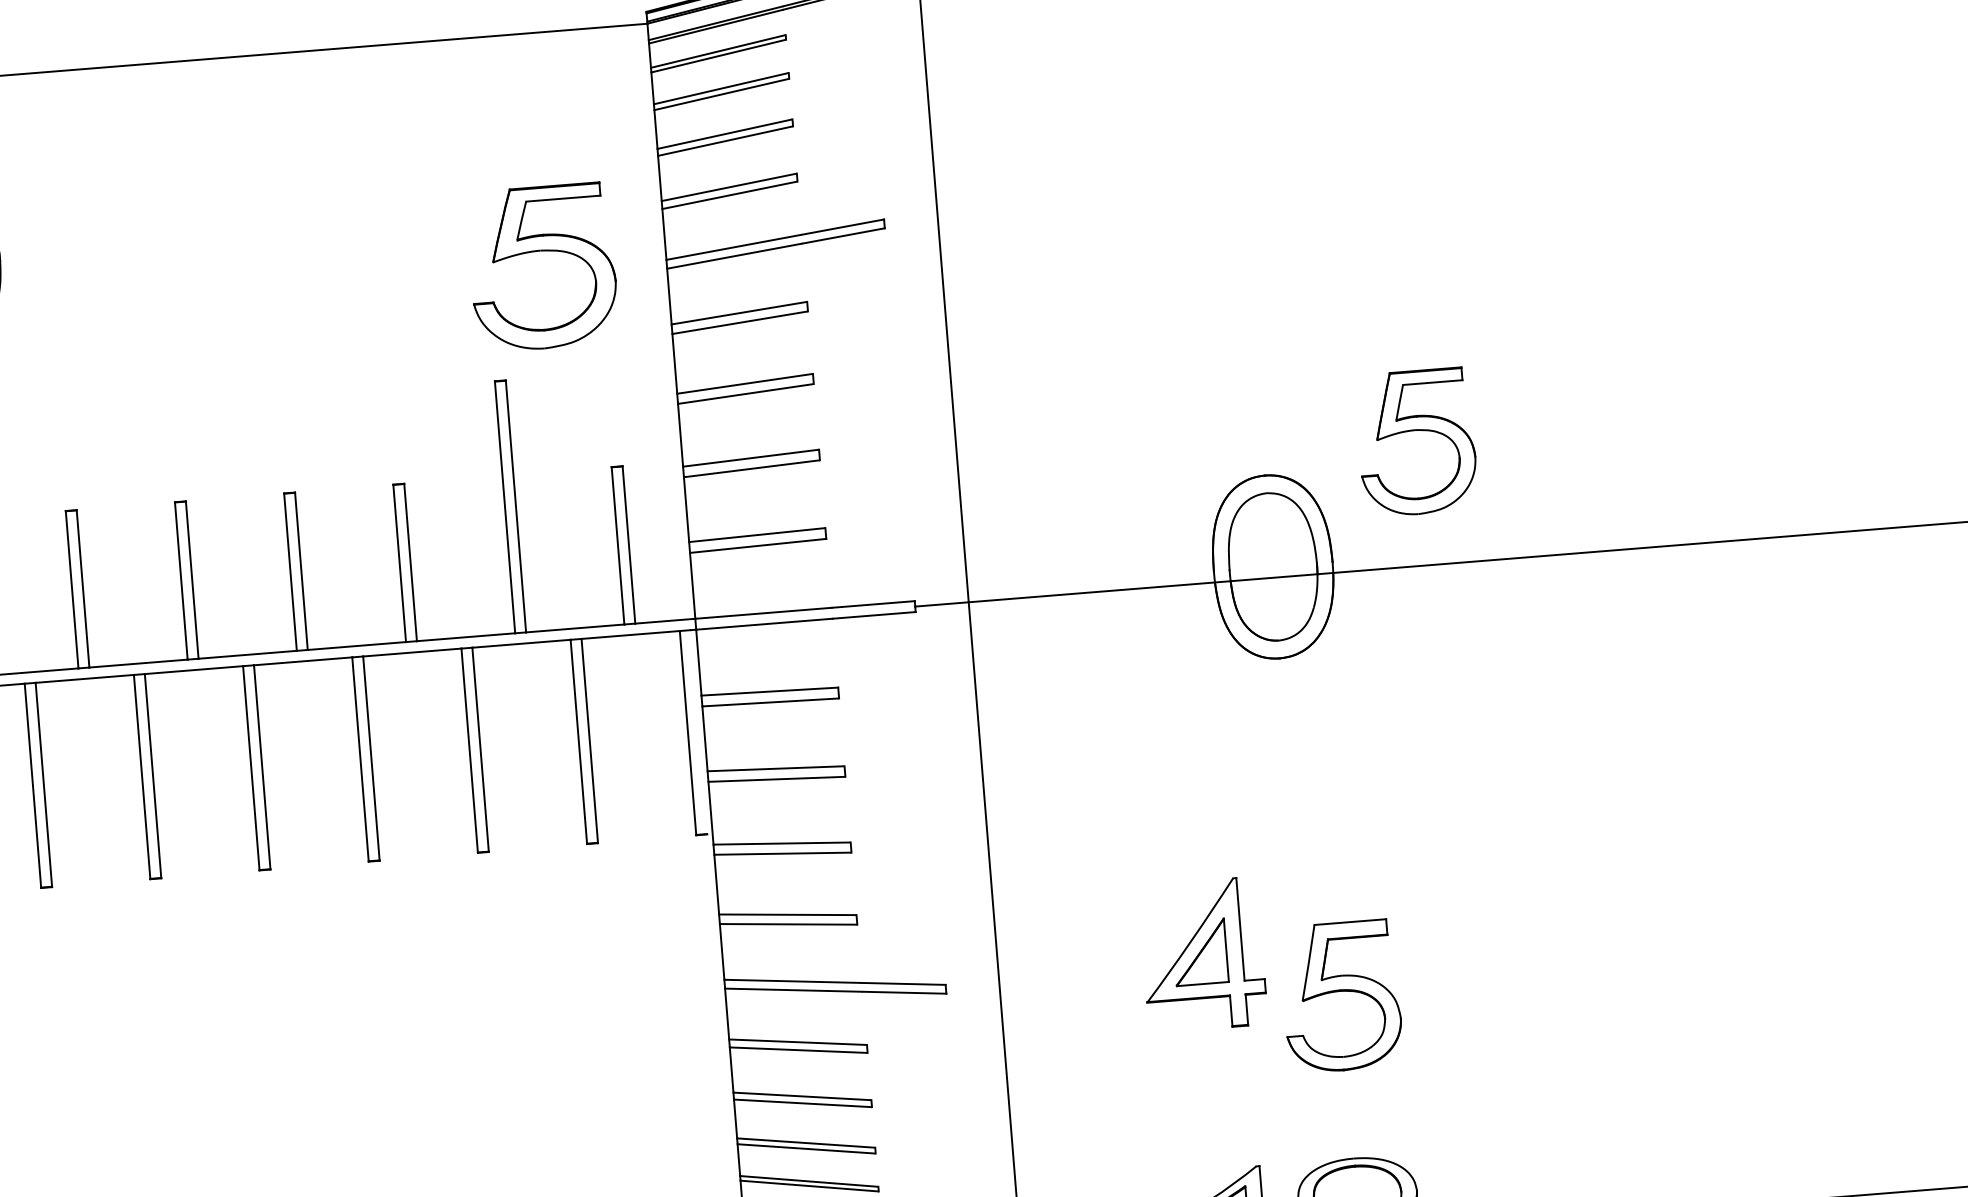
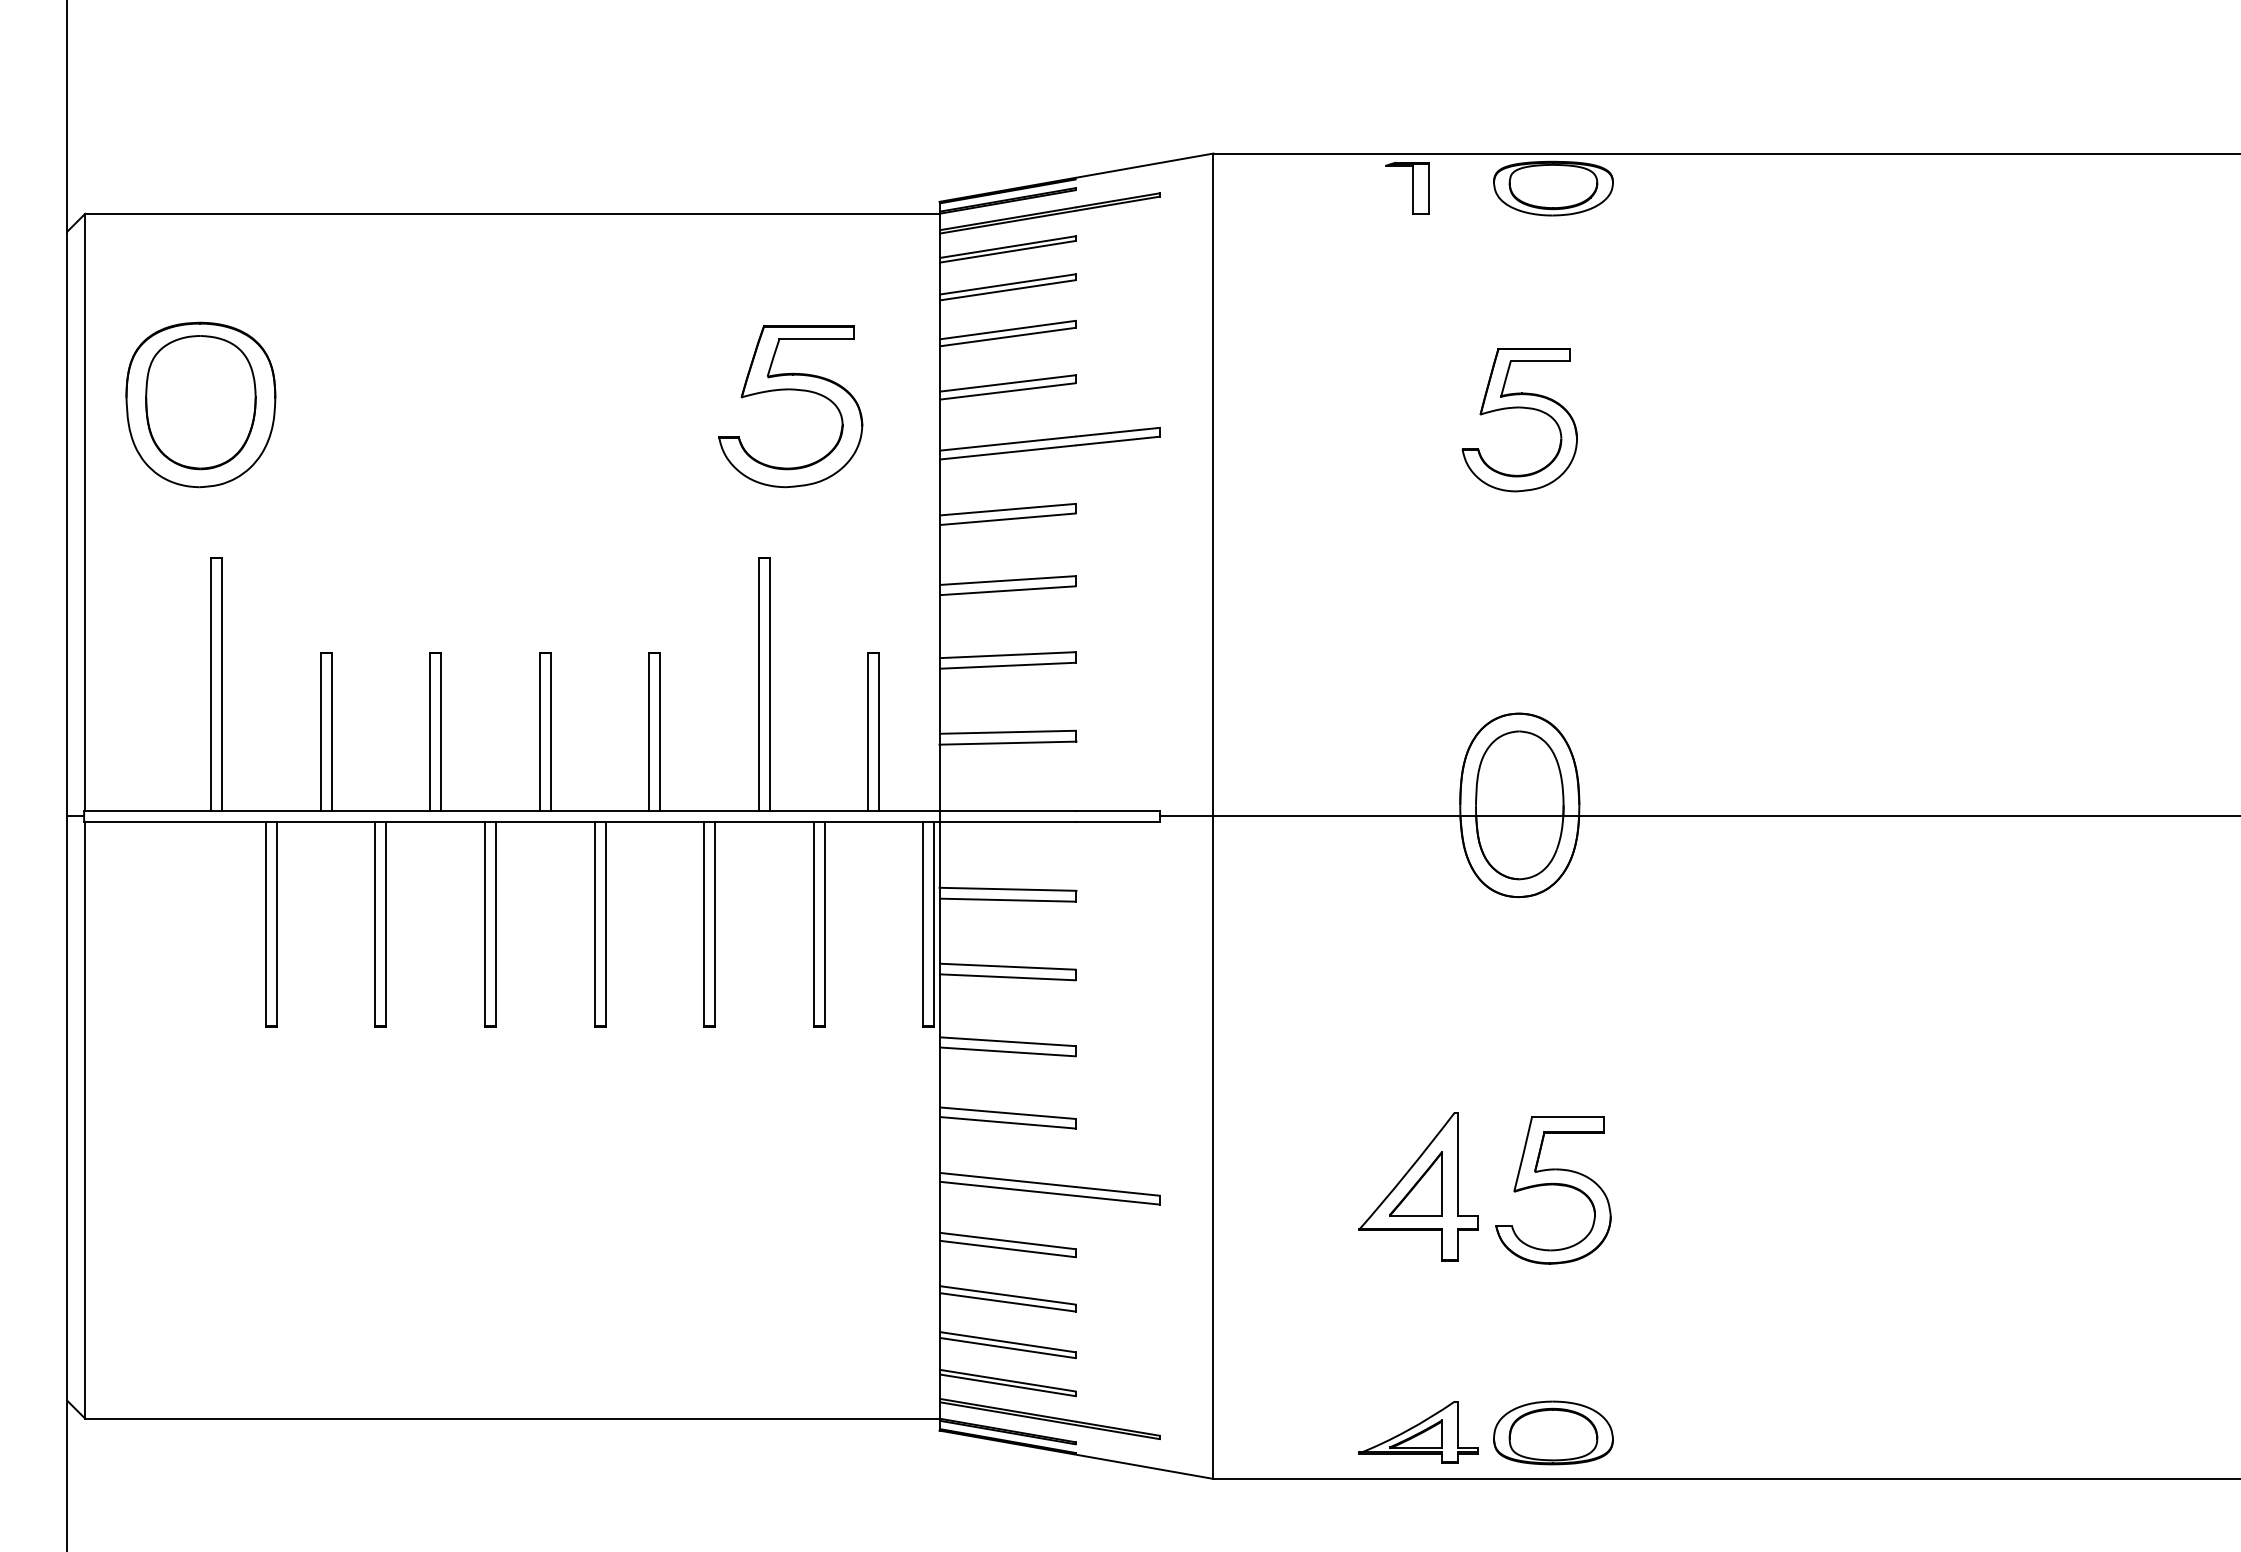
part: (541, 251) -> (790, 390), moved
part: (1415, 431) -> (1519, 408), moved
line: (699, 731) -> (934, 923), added
part: (1341, 996) -> (1553, 1190), moved

